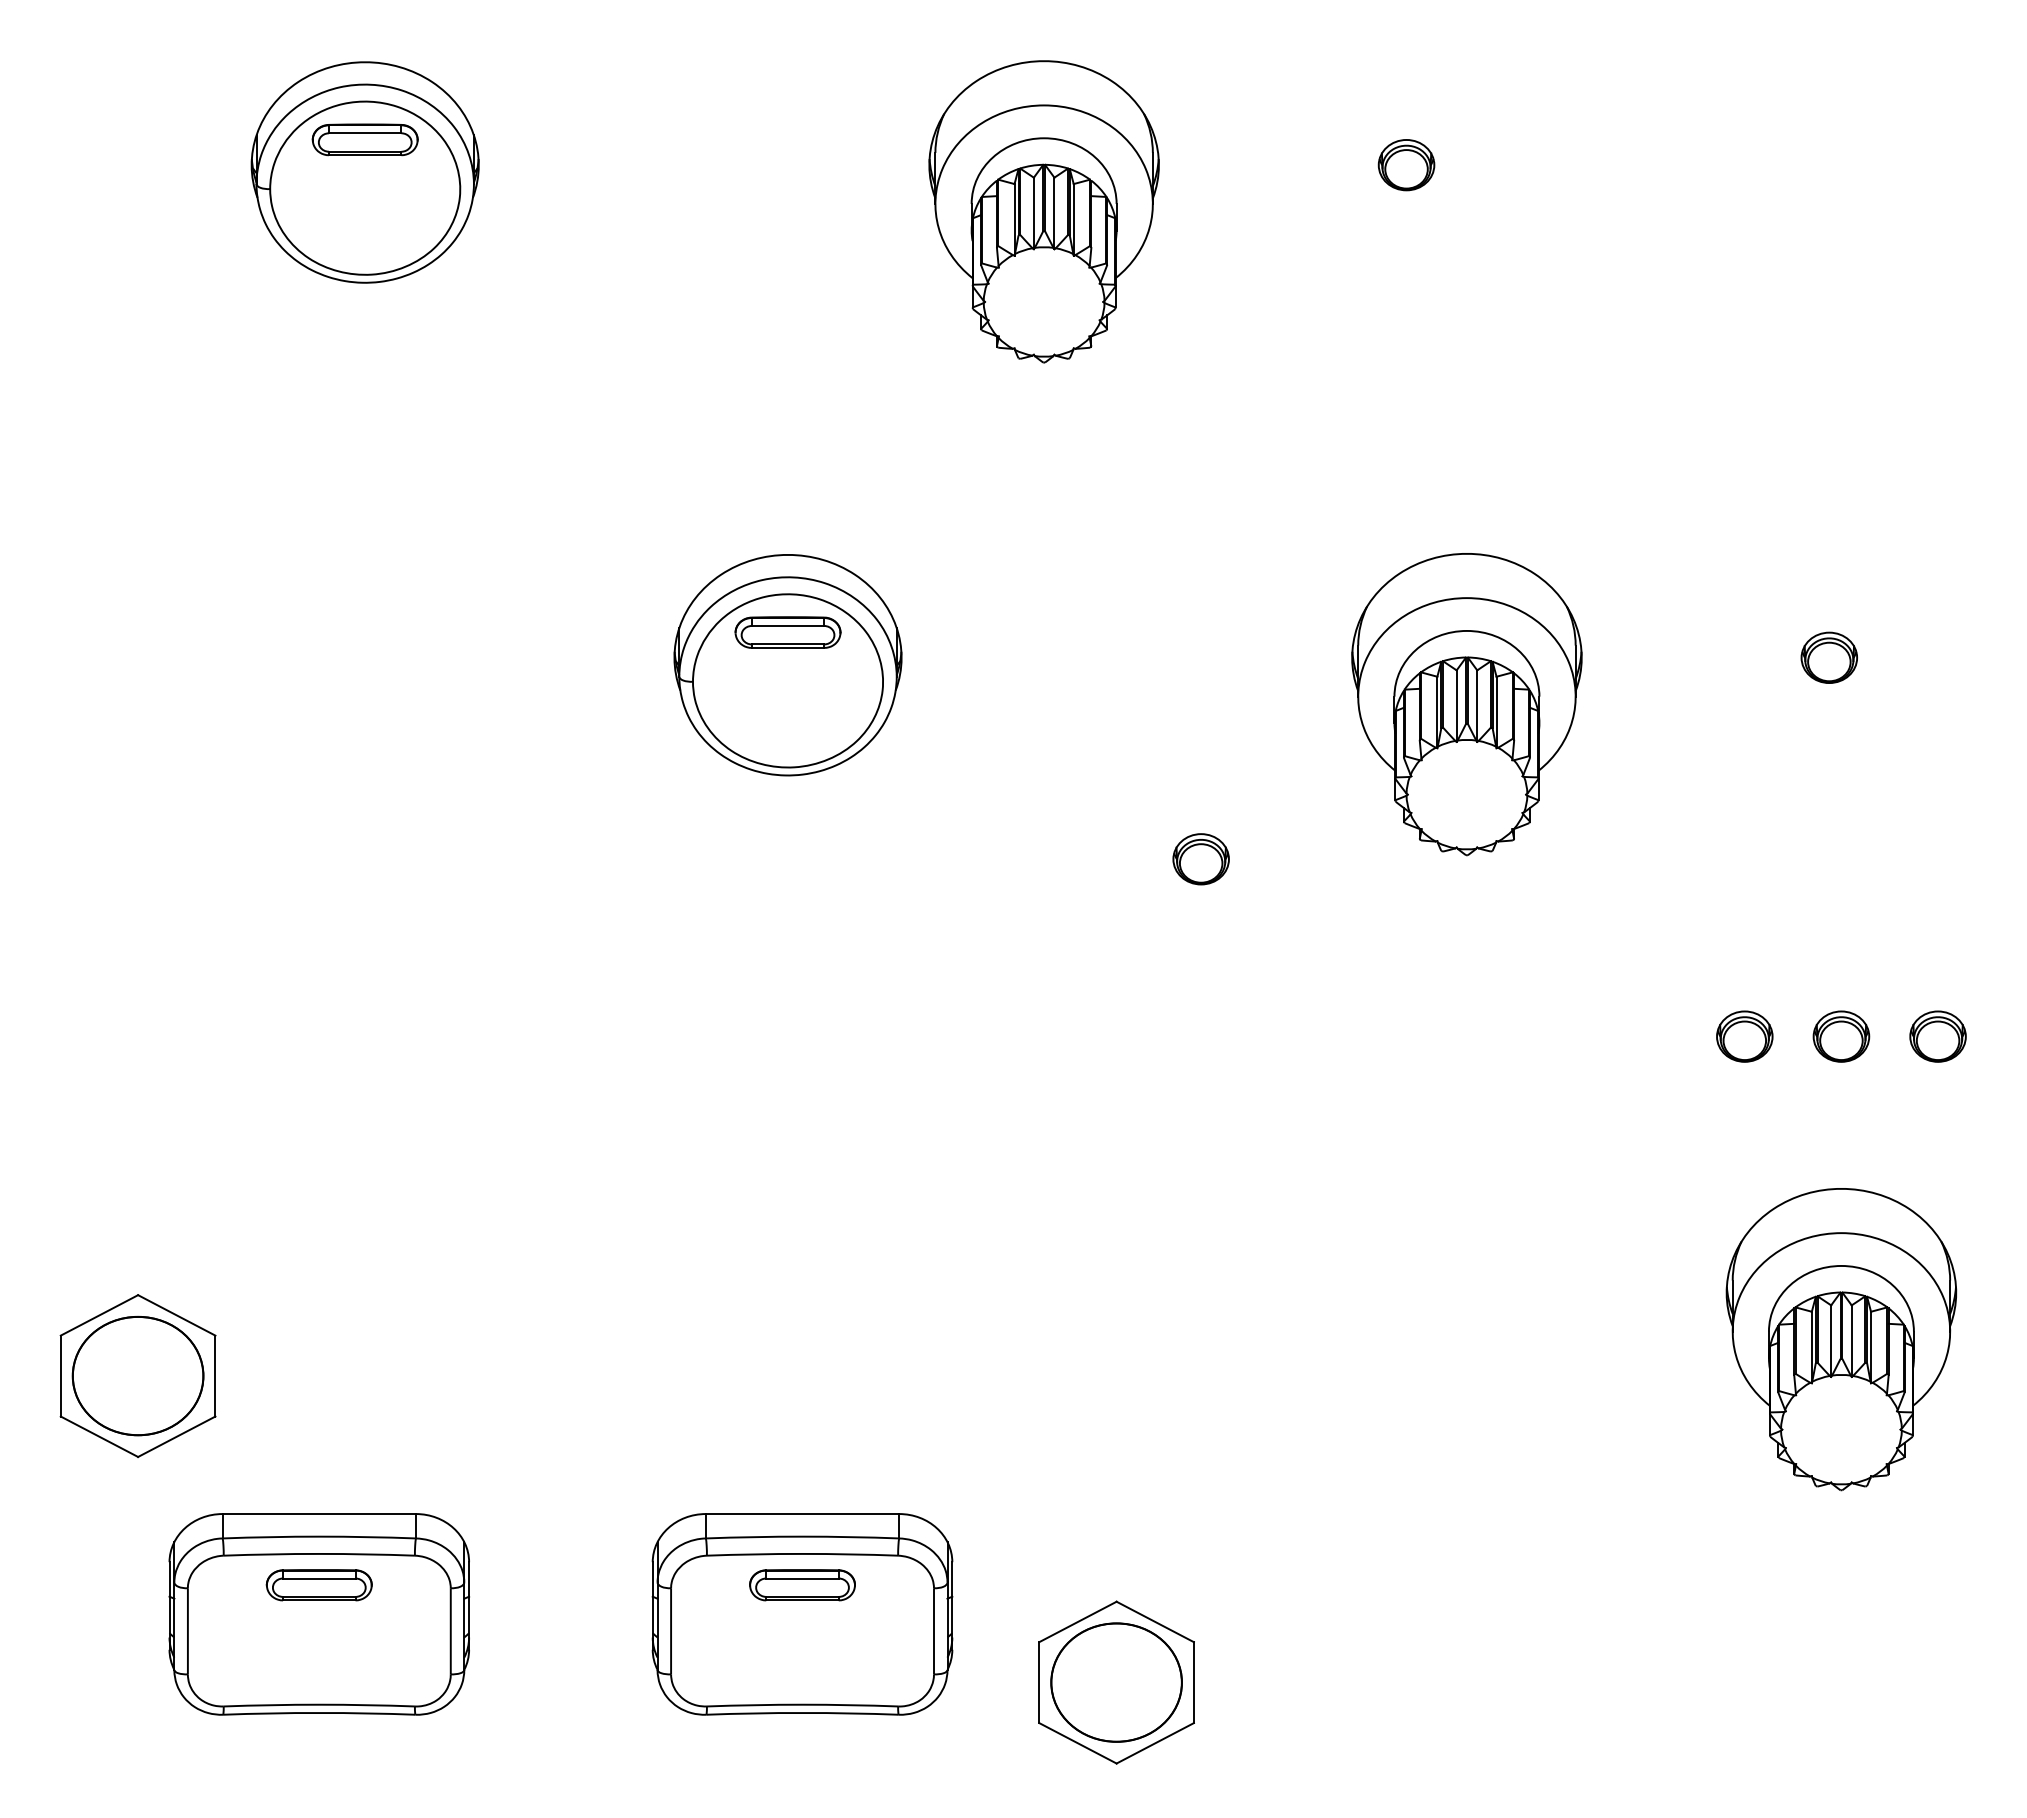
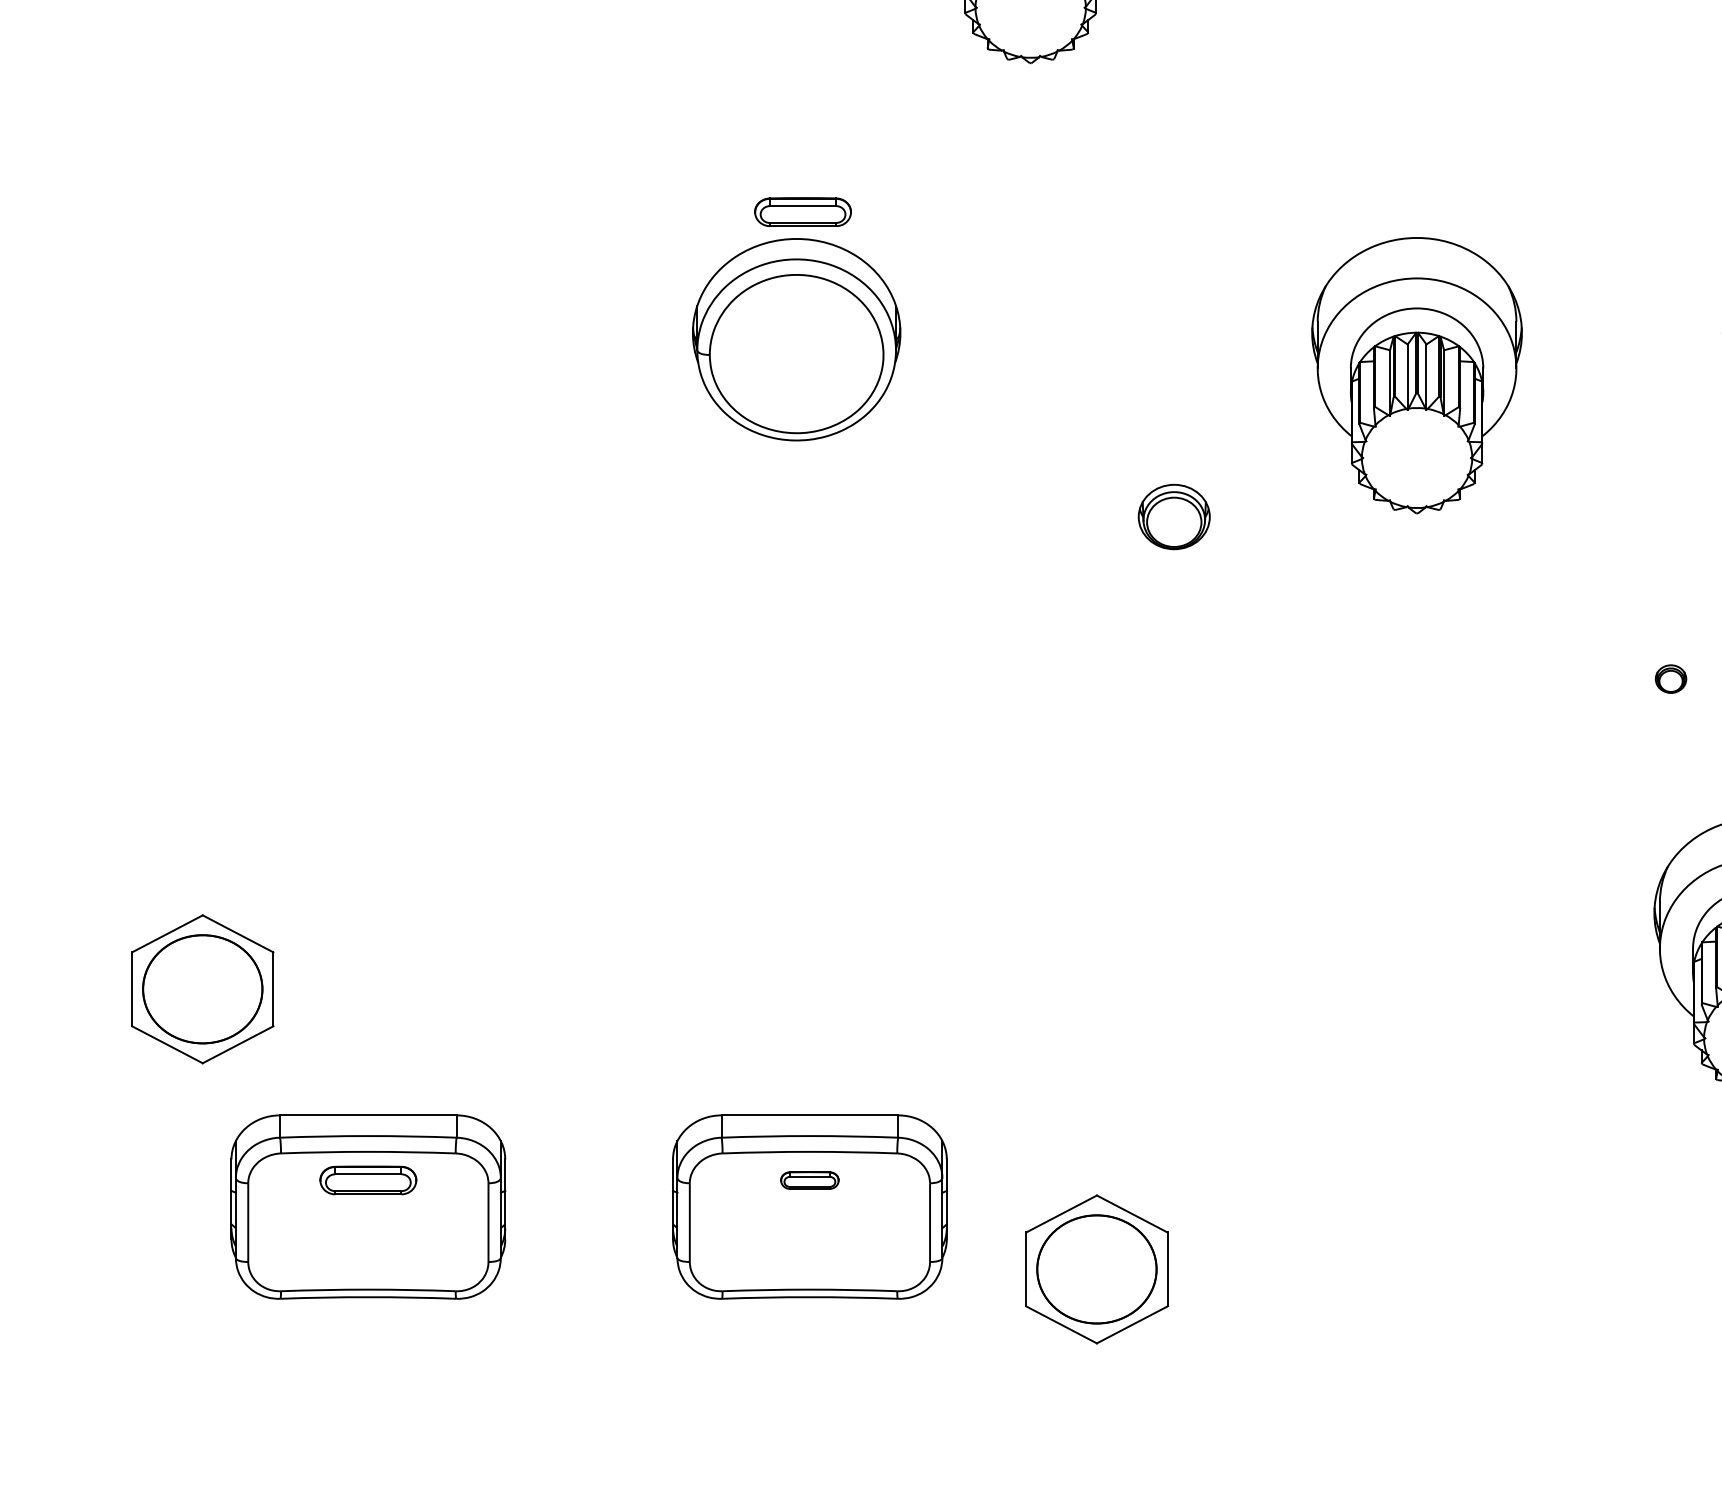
part: (787, 632) -> (802, 212), moved
part: (1200, 859) -> (1173, 517), size x1.4
part: (1744, 1036) -> (1670, 679), size x0.6
part: (802, 1585) -> (809, 1180), size x0.6

